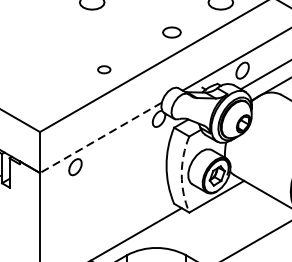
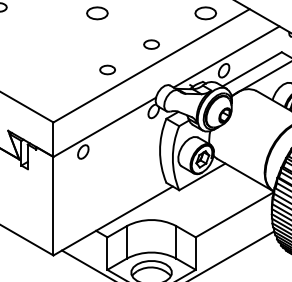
part: (171, 32) -> (151, 44), moved
part: (104, 69) -> (107, 69), size x1.43
line: (100, 138) -> (104, 127), dashed -> solid
arc: (181, 174) -> (172, 158), dashed -> solid

